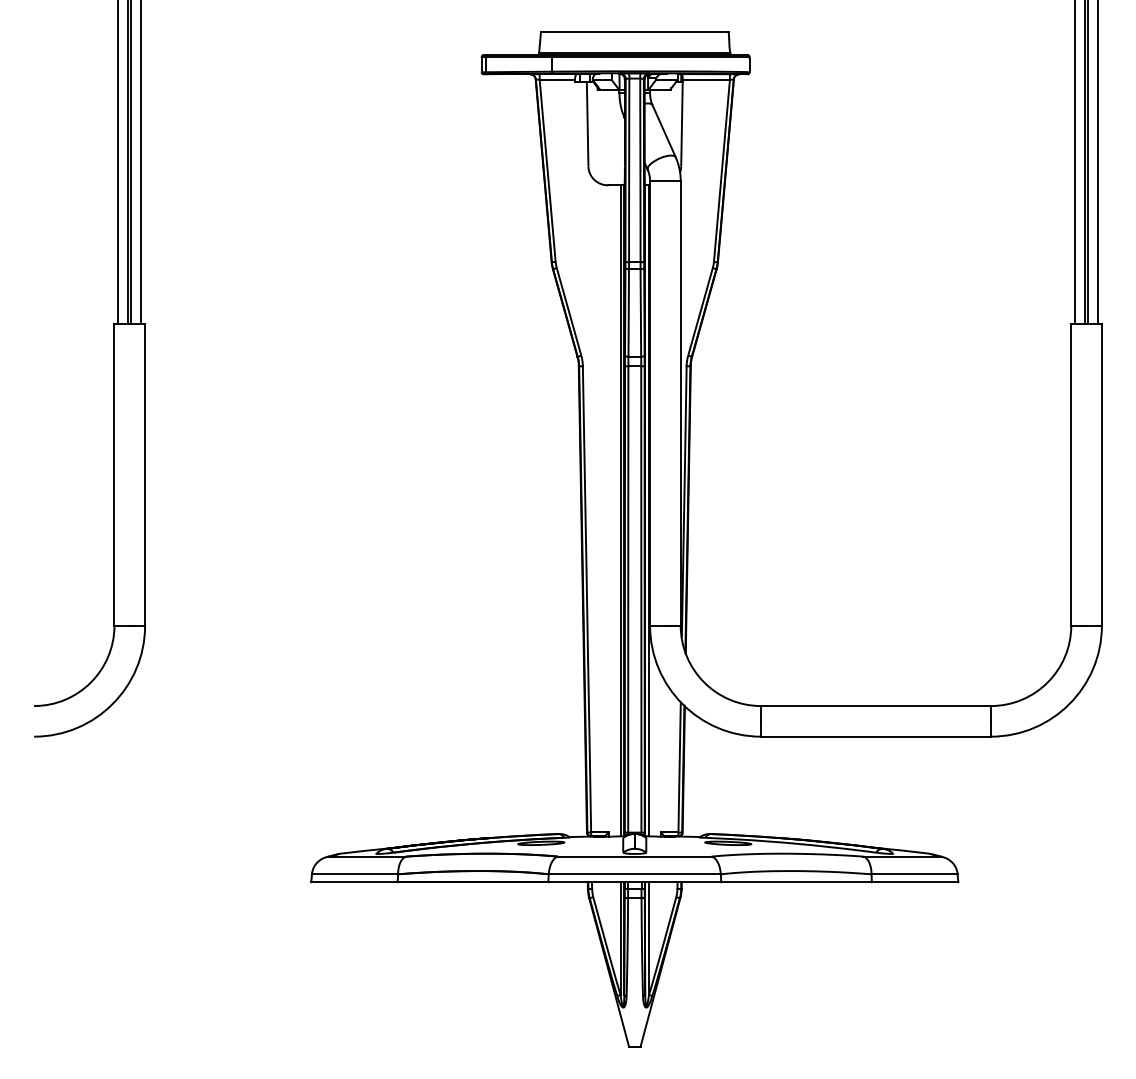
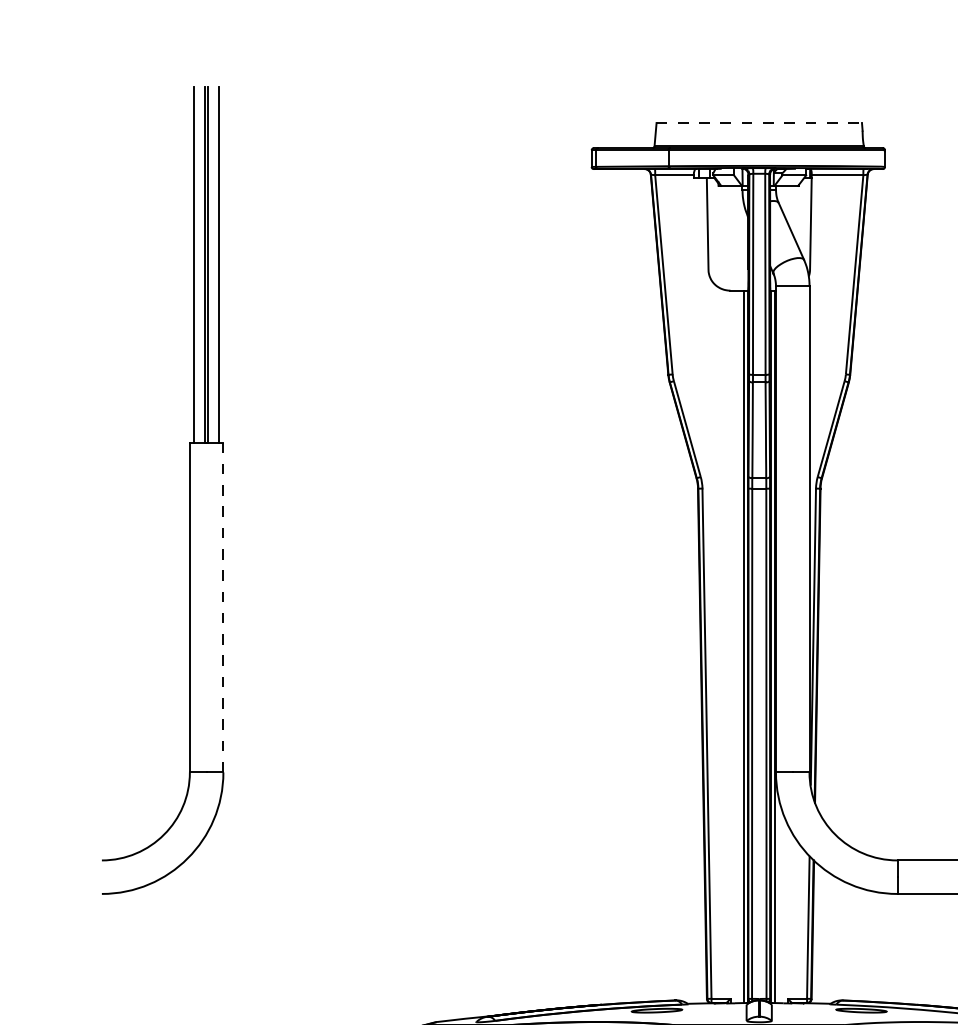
line: (634, 32) -> (758, 123), solid -> dashed
line: (145, 475) -> (223, 608), solid -> dashed

